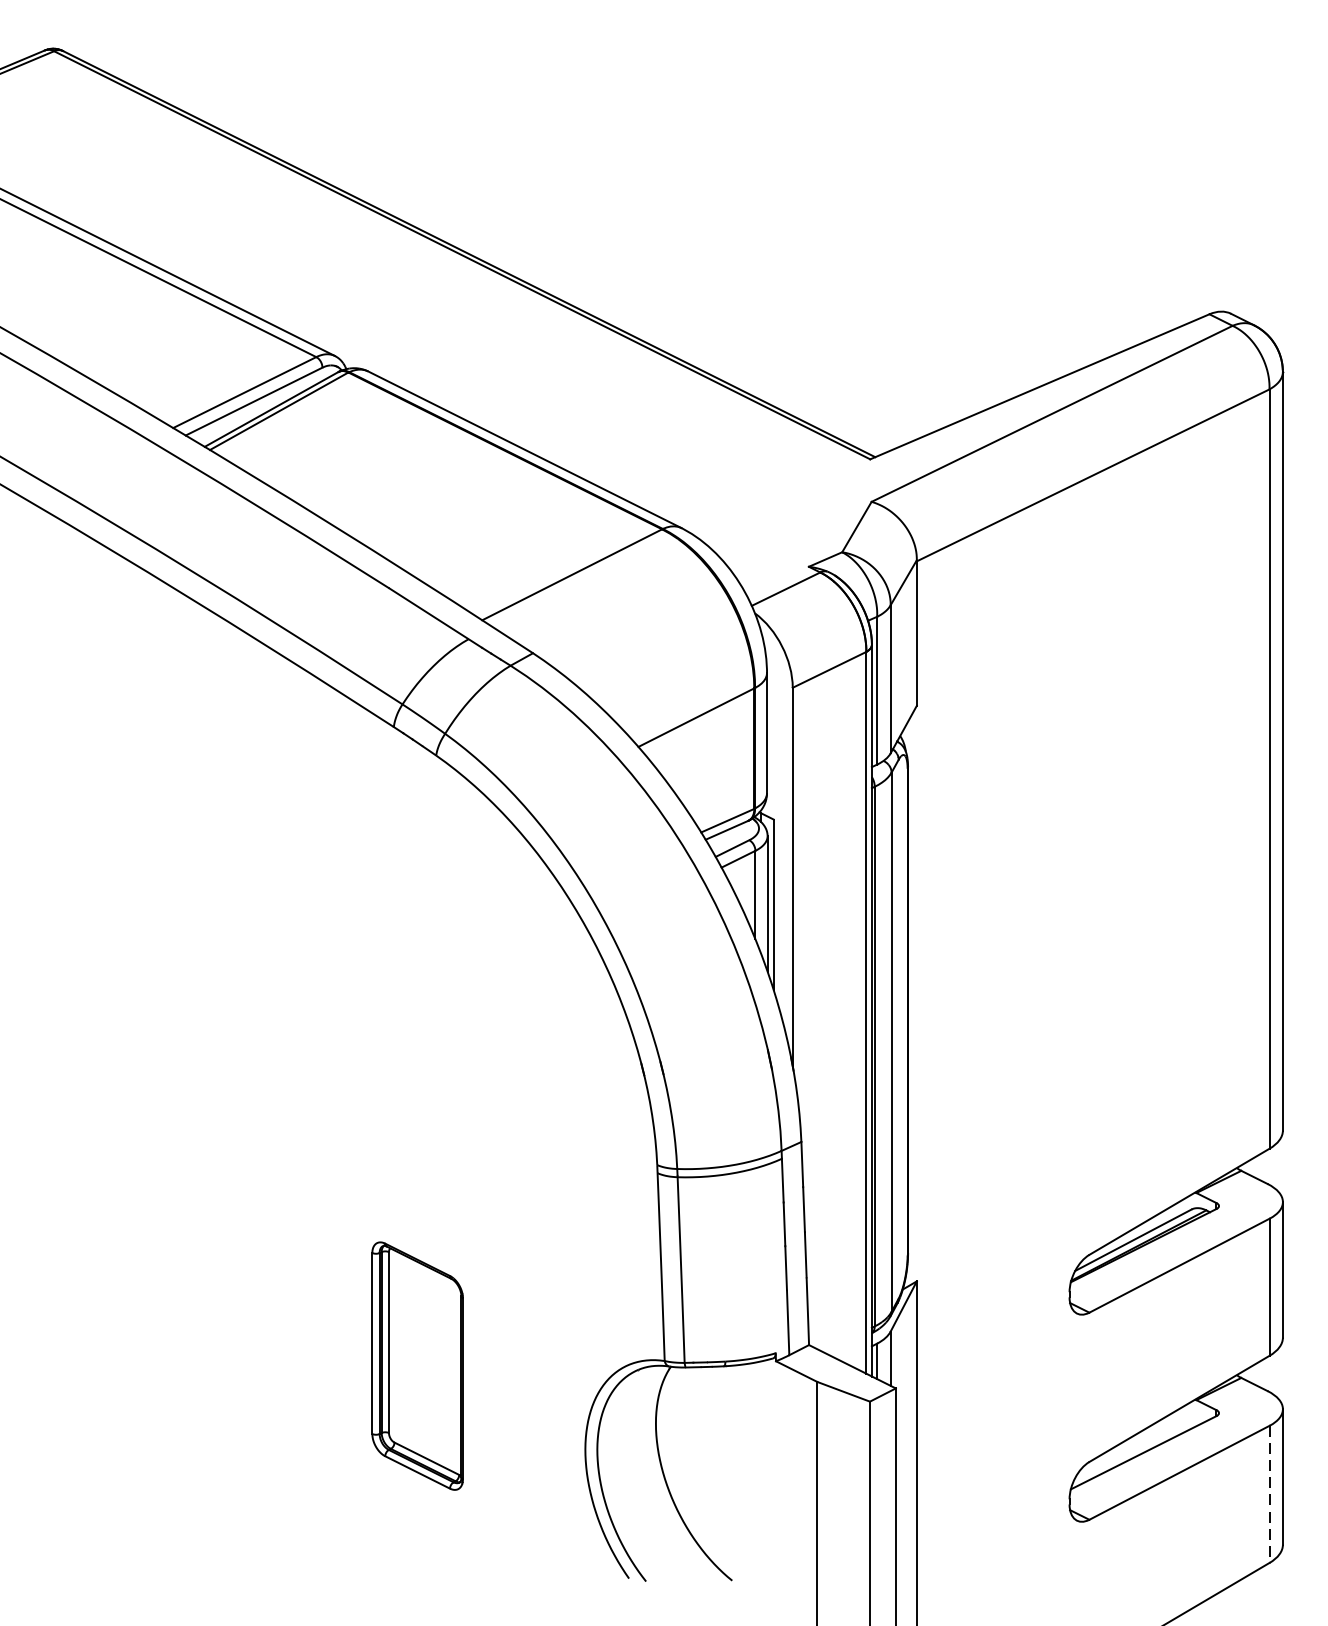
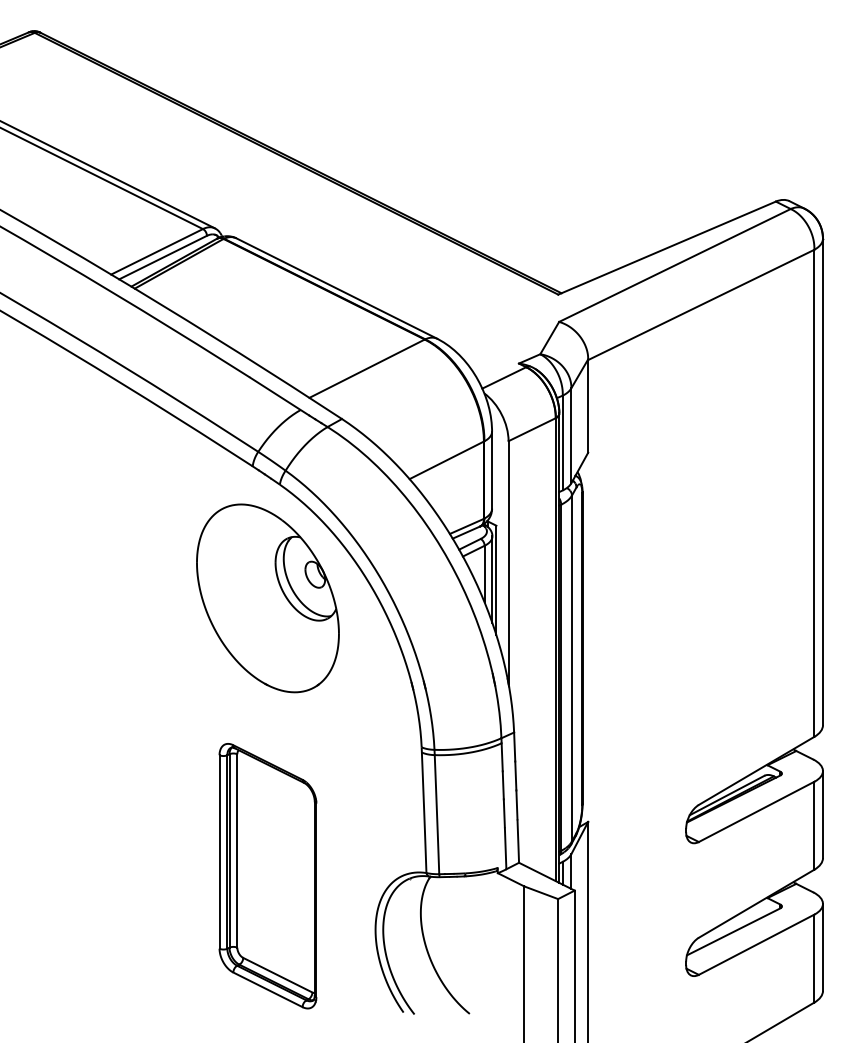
part: (416, 933) -> (267, 598), added
part: (416, 1366) -> (267, 876), size x1.67
line: (1269, 1494) -> (814, 958), dashed -> solid

